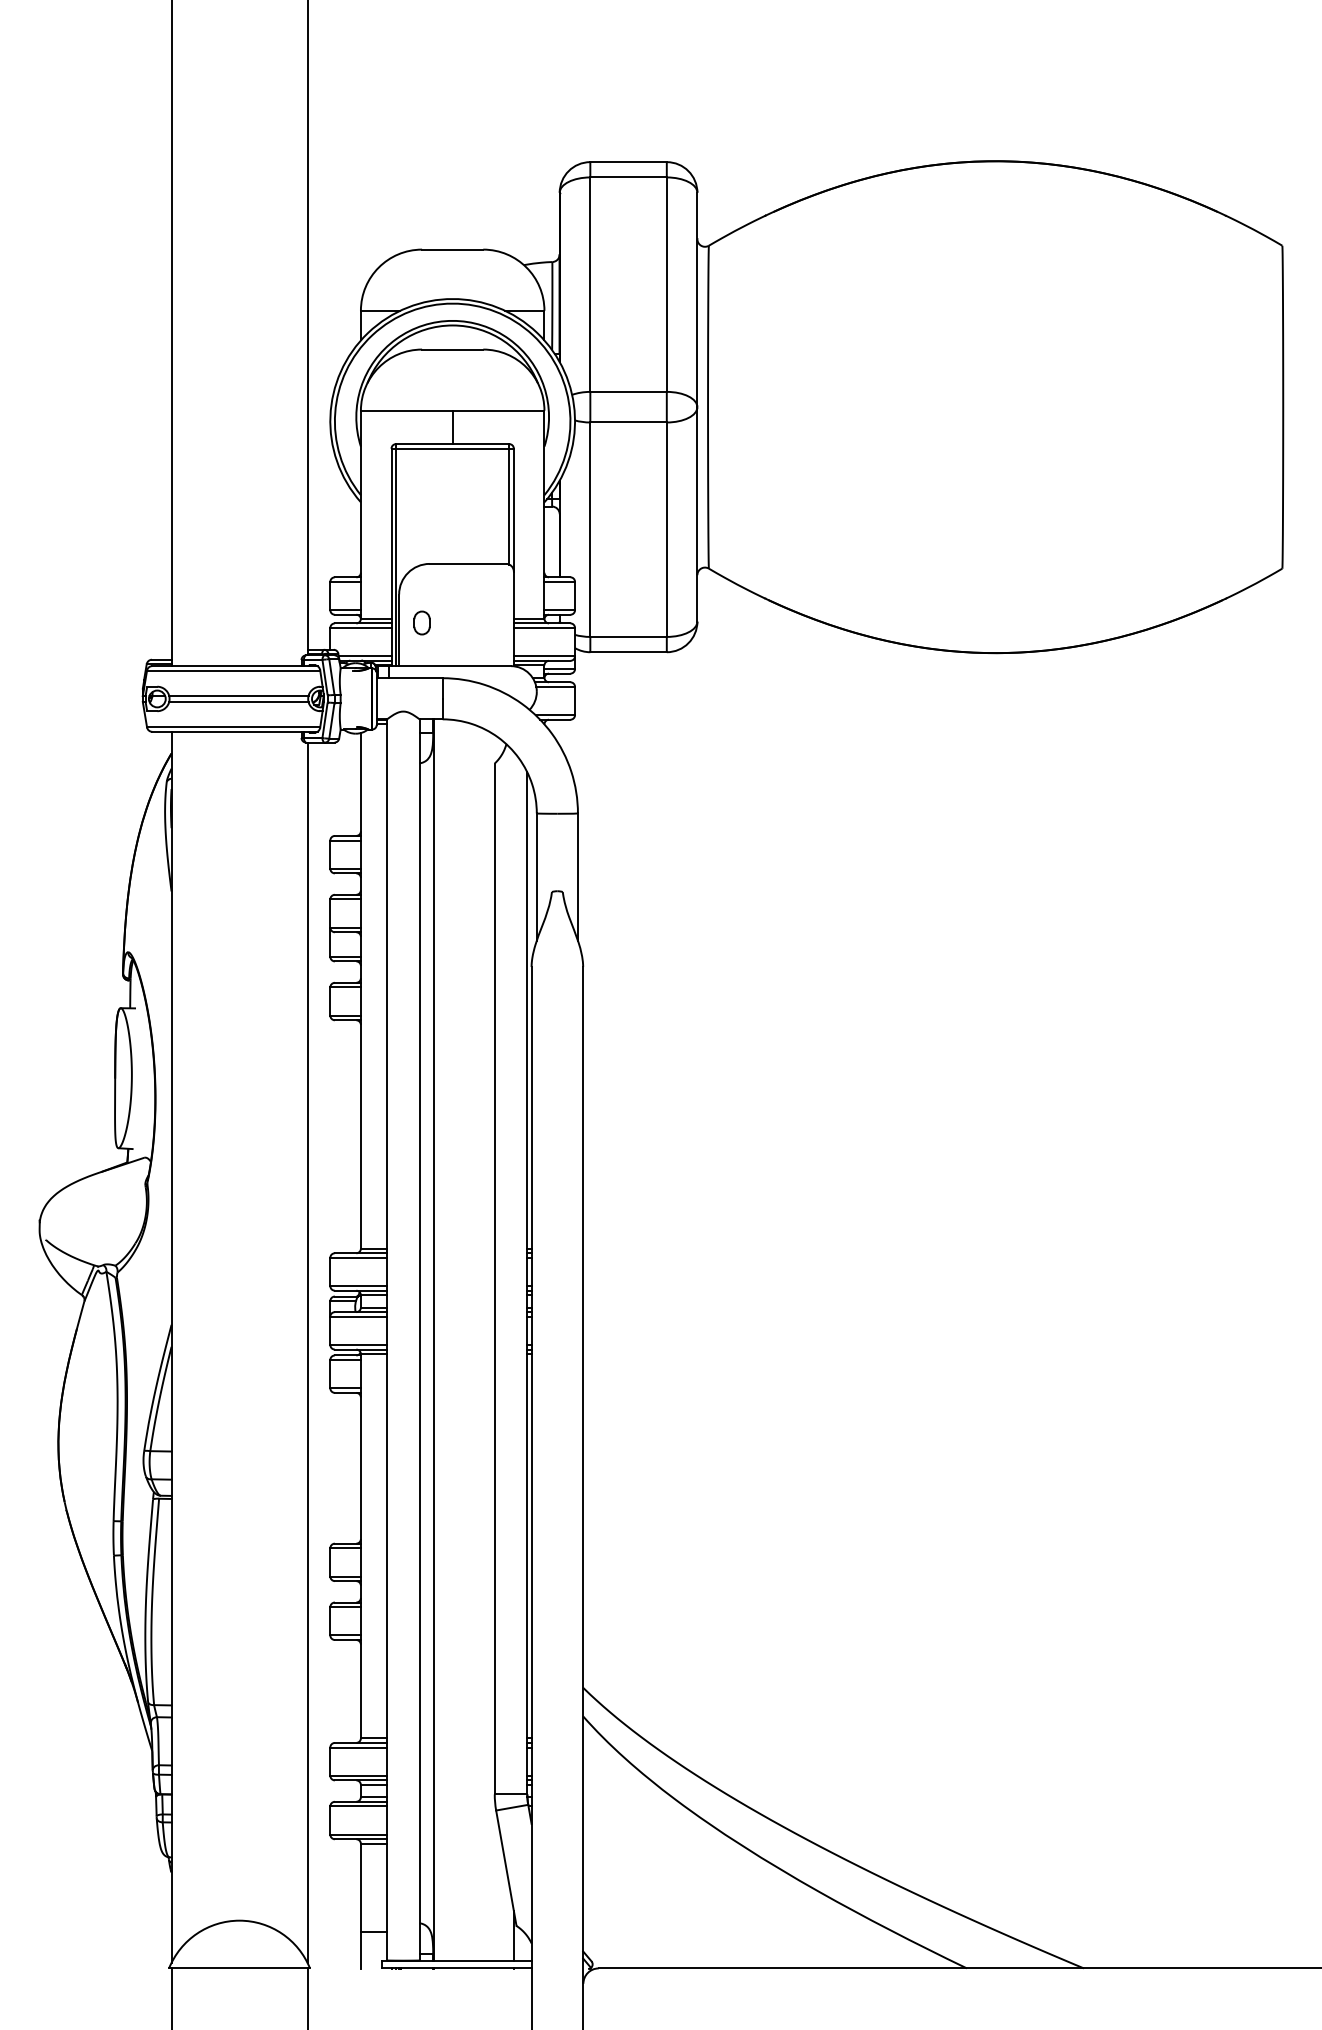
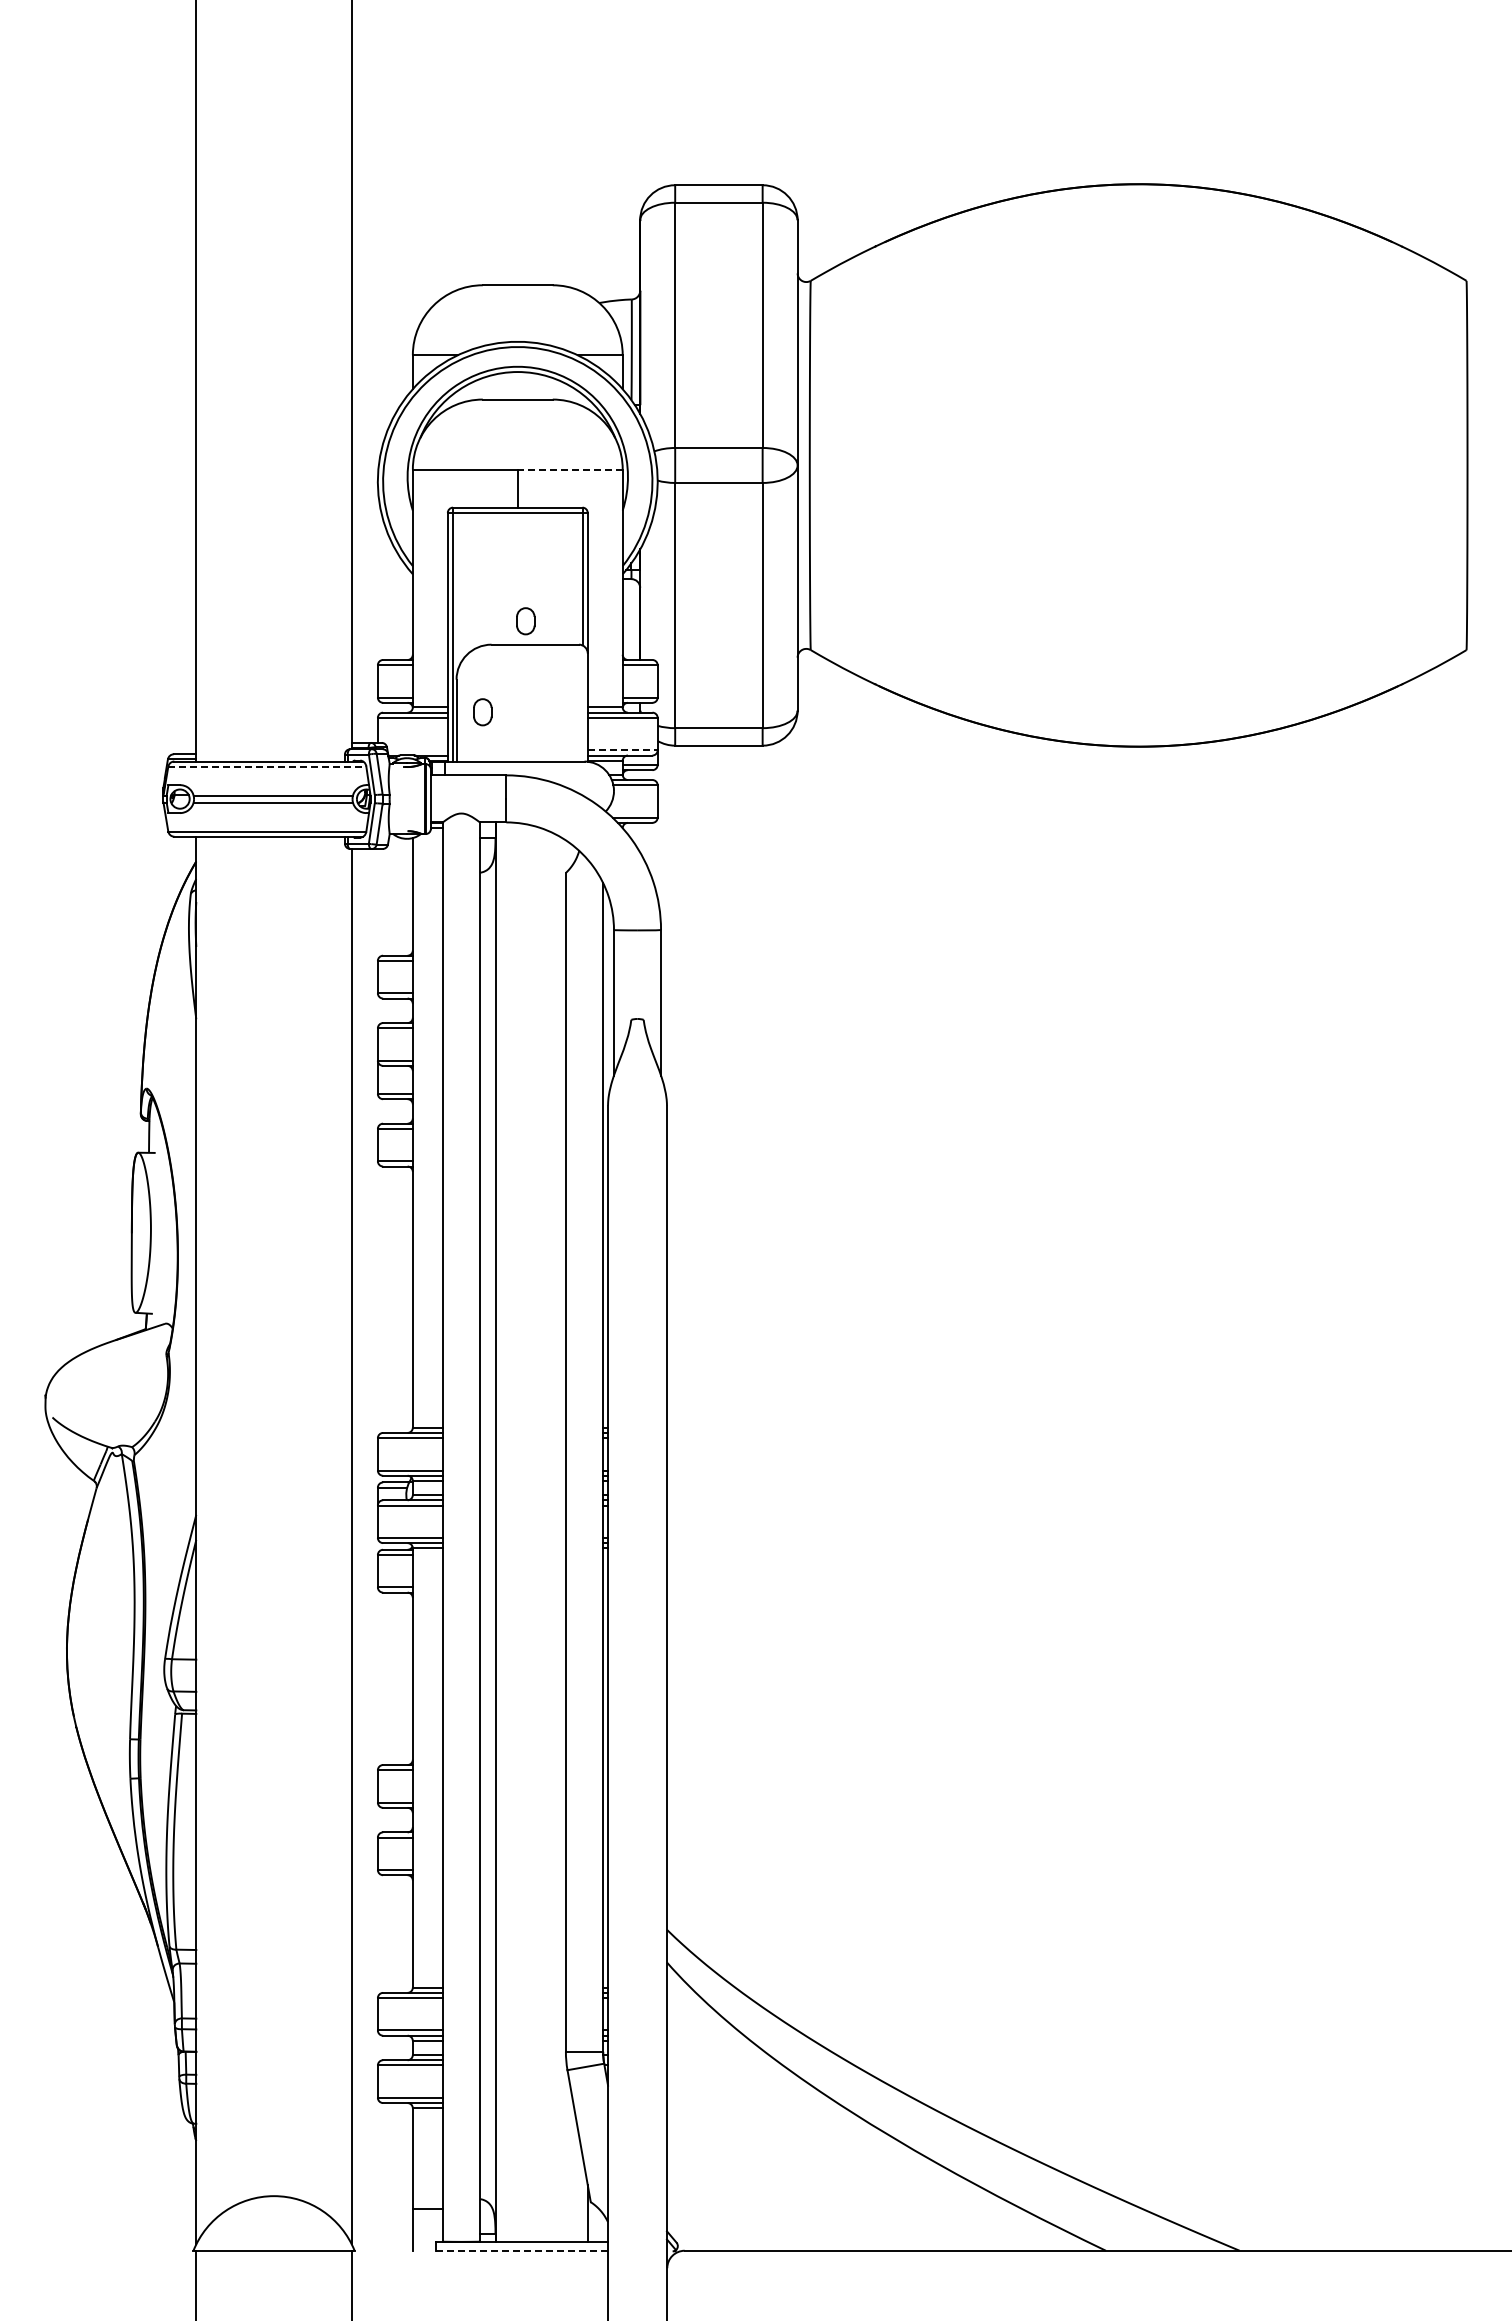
line: (497, 410) -> (569, 469), solid -> dashed
part: (459, 543) -> (525, 621), added
line: (364, 656) -> (417, 750), removed
line: (544, 656) -> (622, 750), solid -> dashed
line: (233, 670) -> (267, 766), solid -> dashed
line: (456, 1968) -> (522, 2250), solid -> dashed

